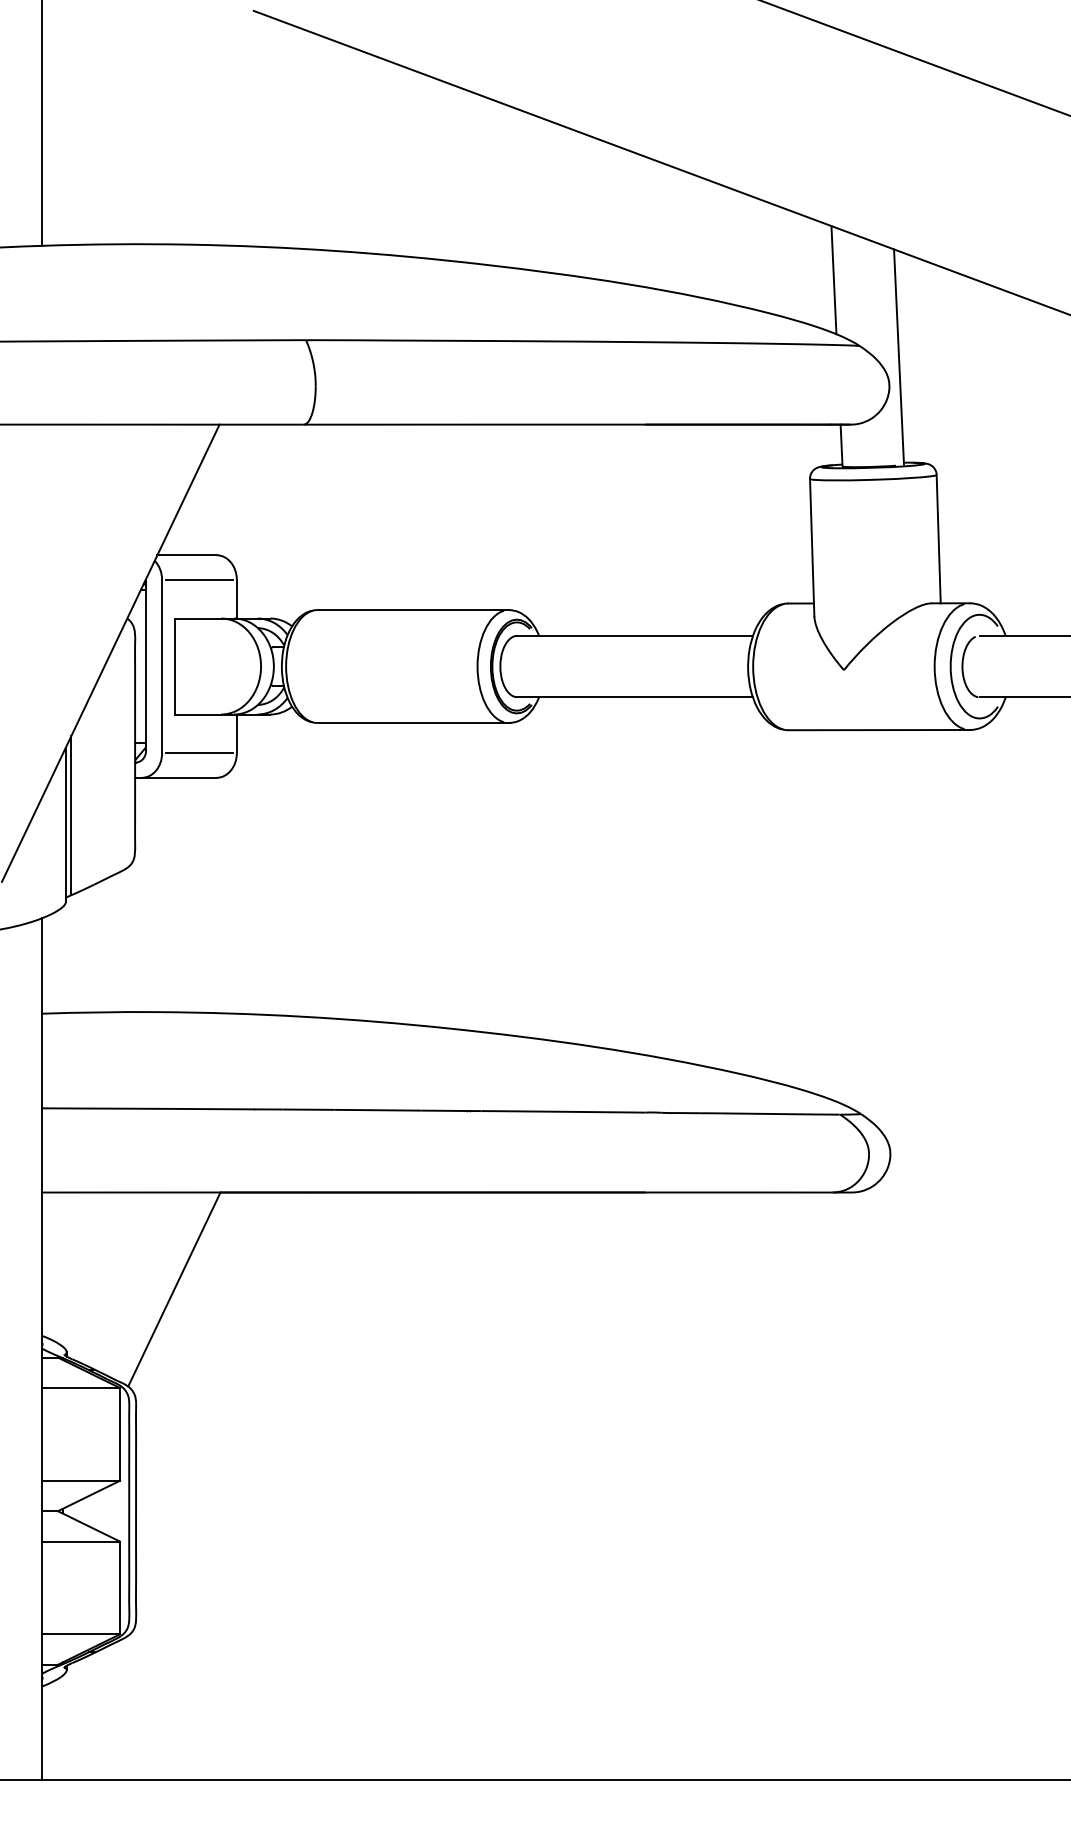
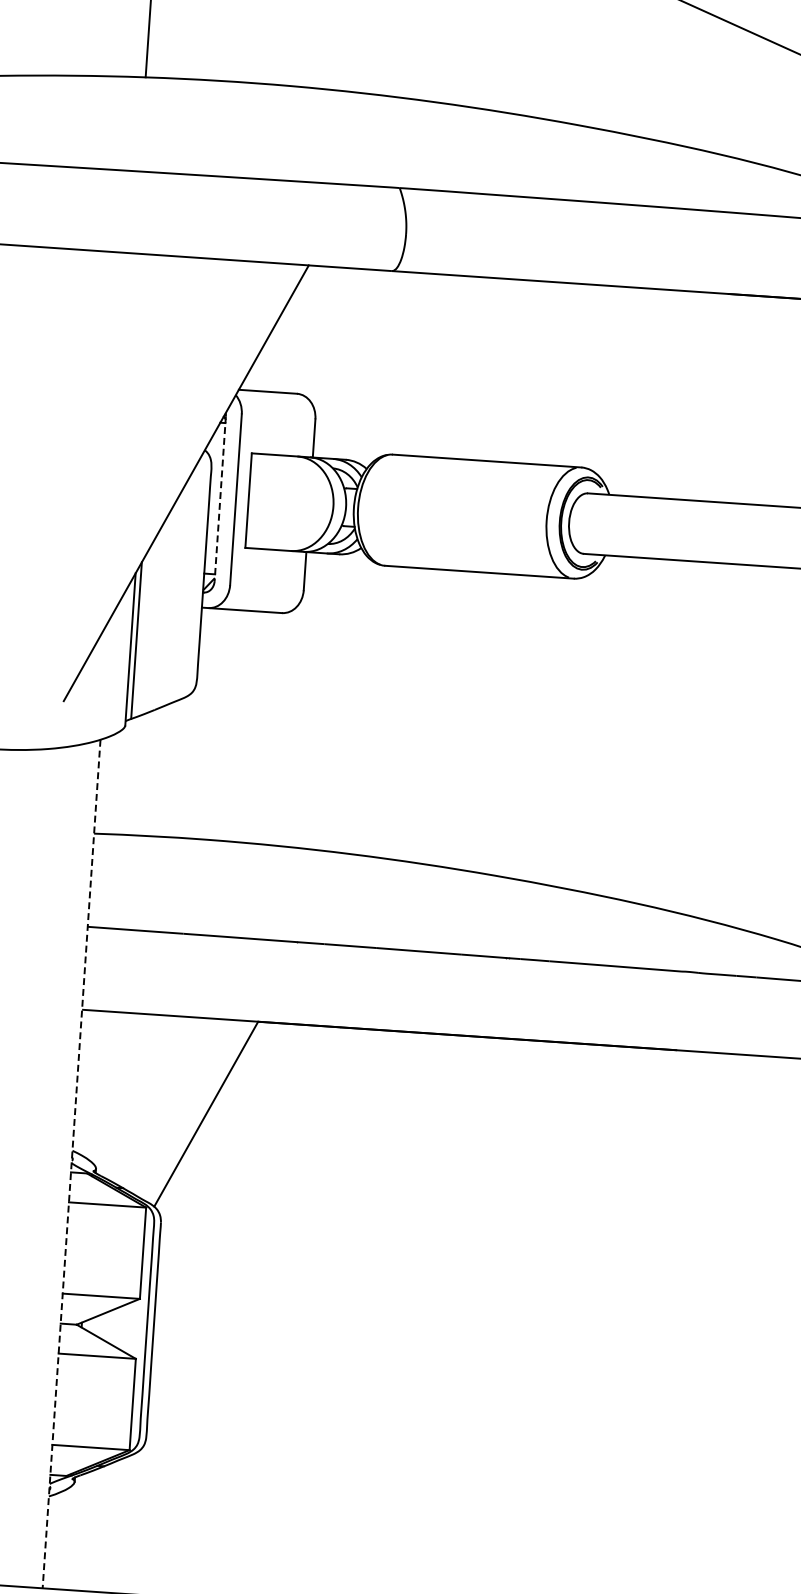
line: (199, 579) -> (278, 416), removed
line: (146, 666) -> (220, 498), solid -> dashed
line: (199, 753) -> (266, 587), removed
line: (41, 1349) -> (71, 1164), solid -> dashed

